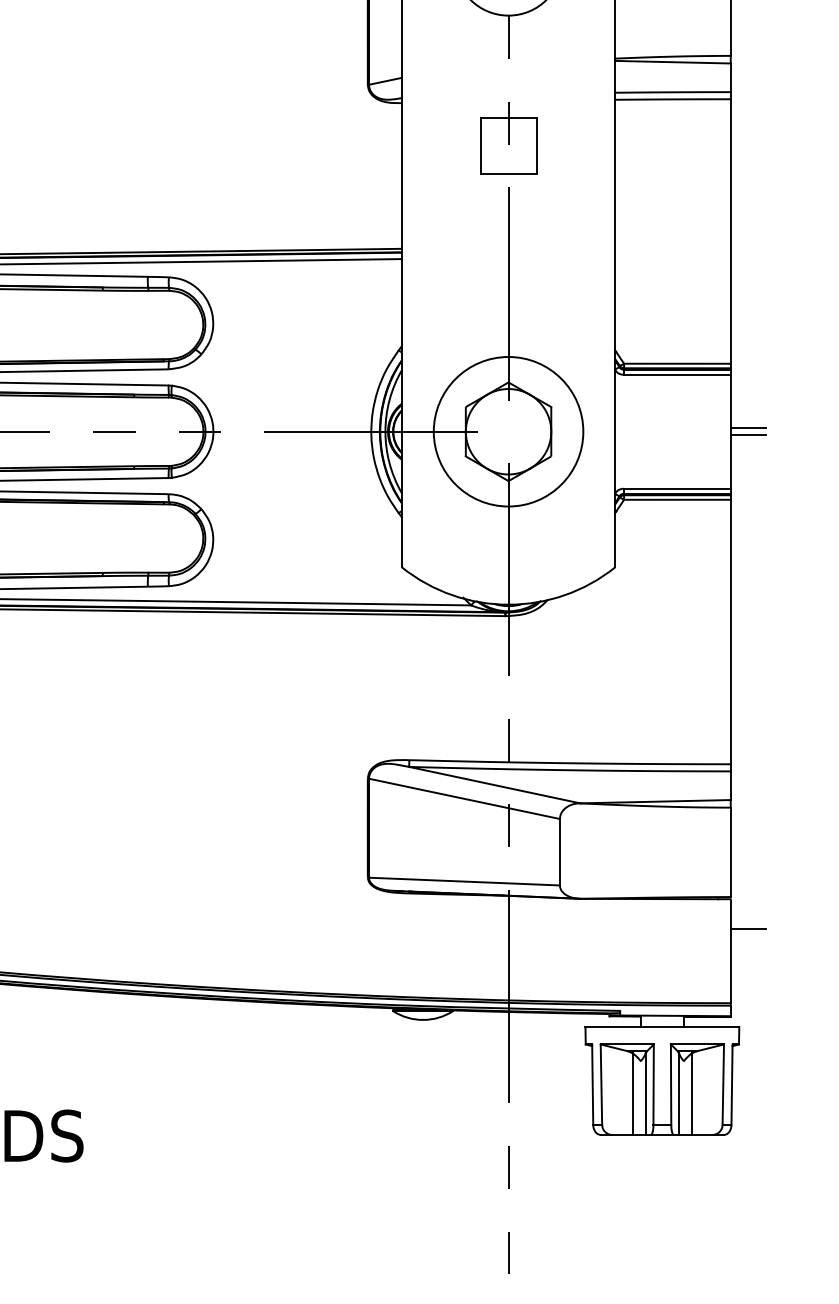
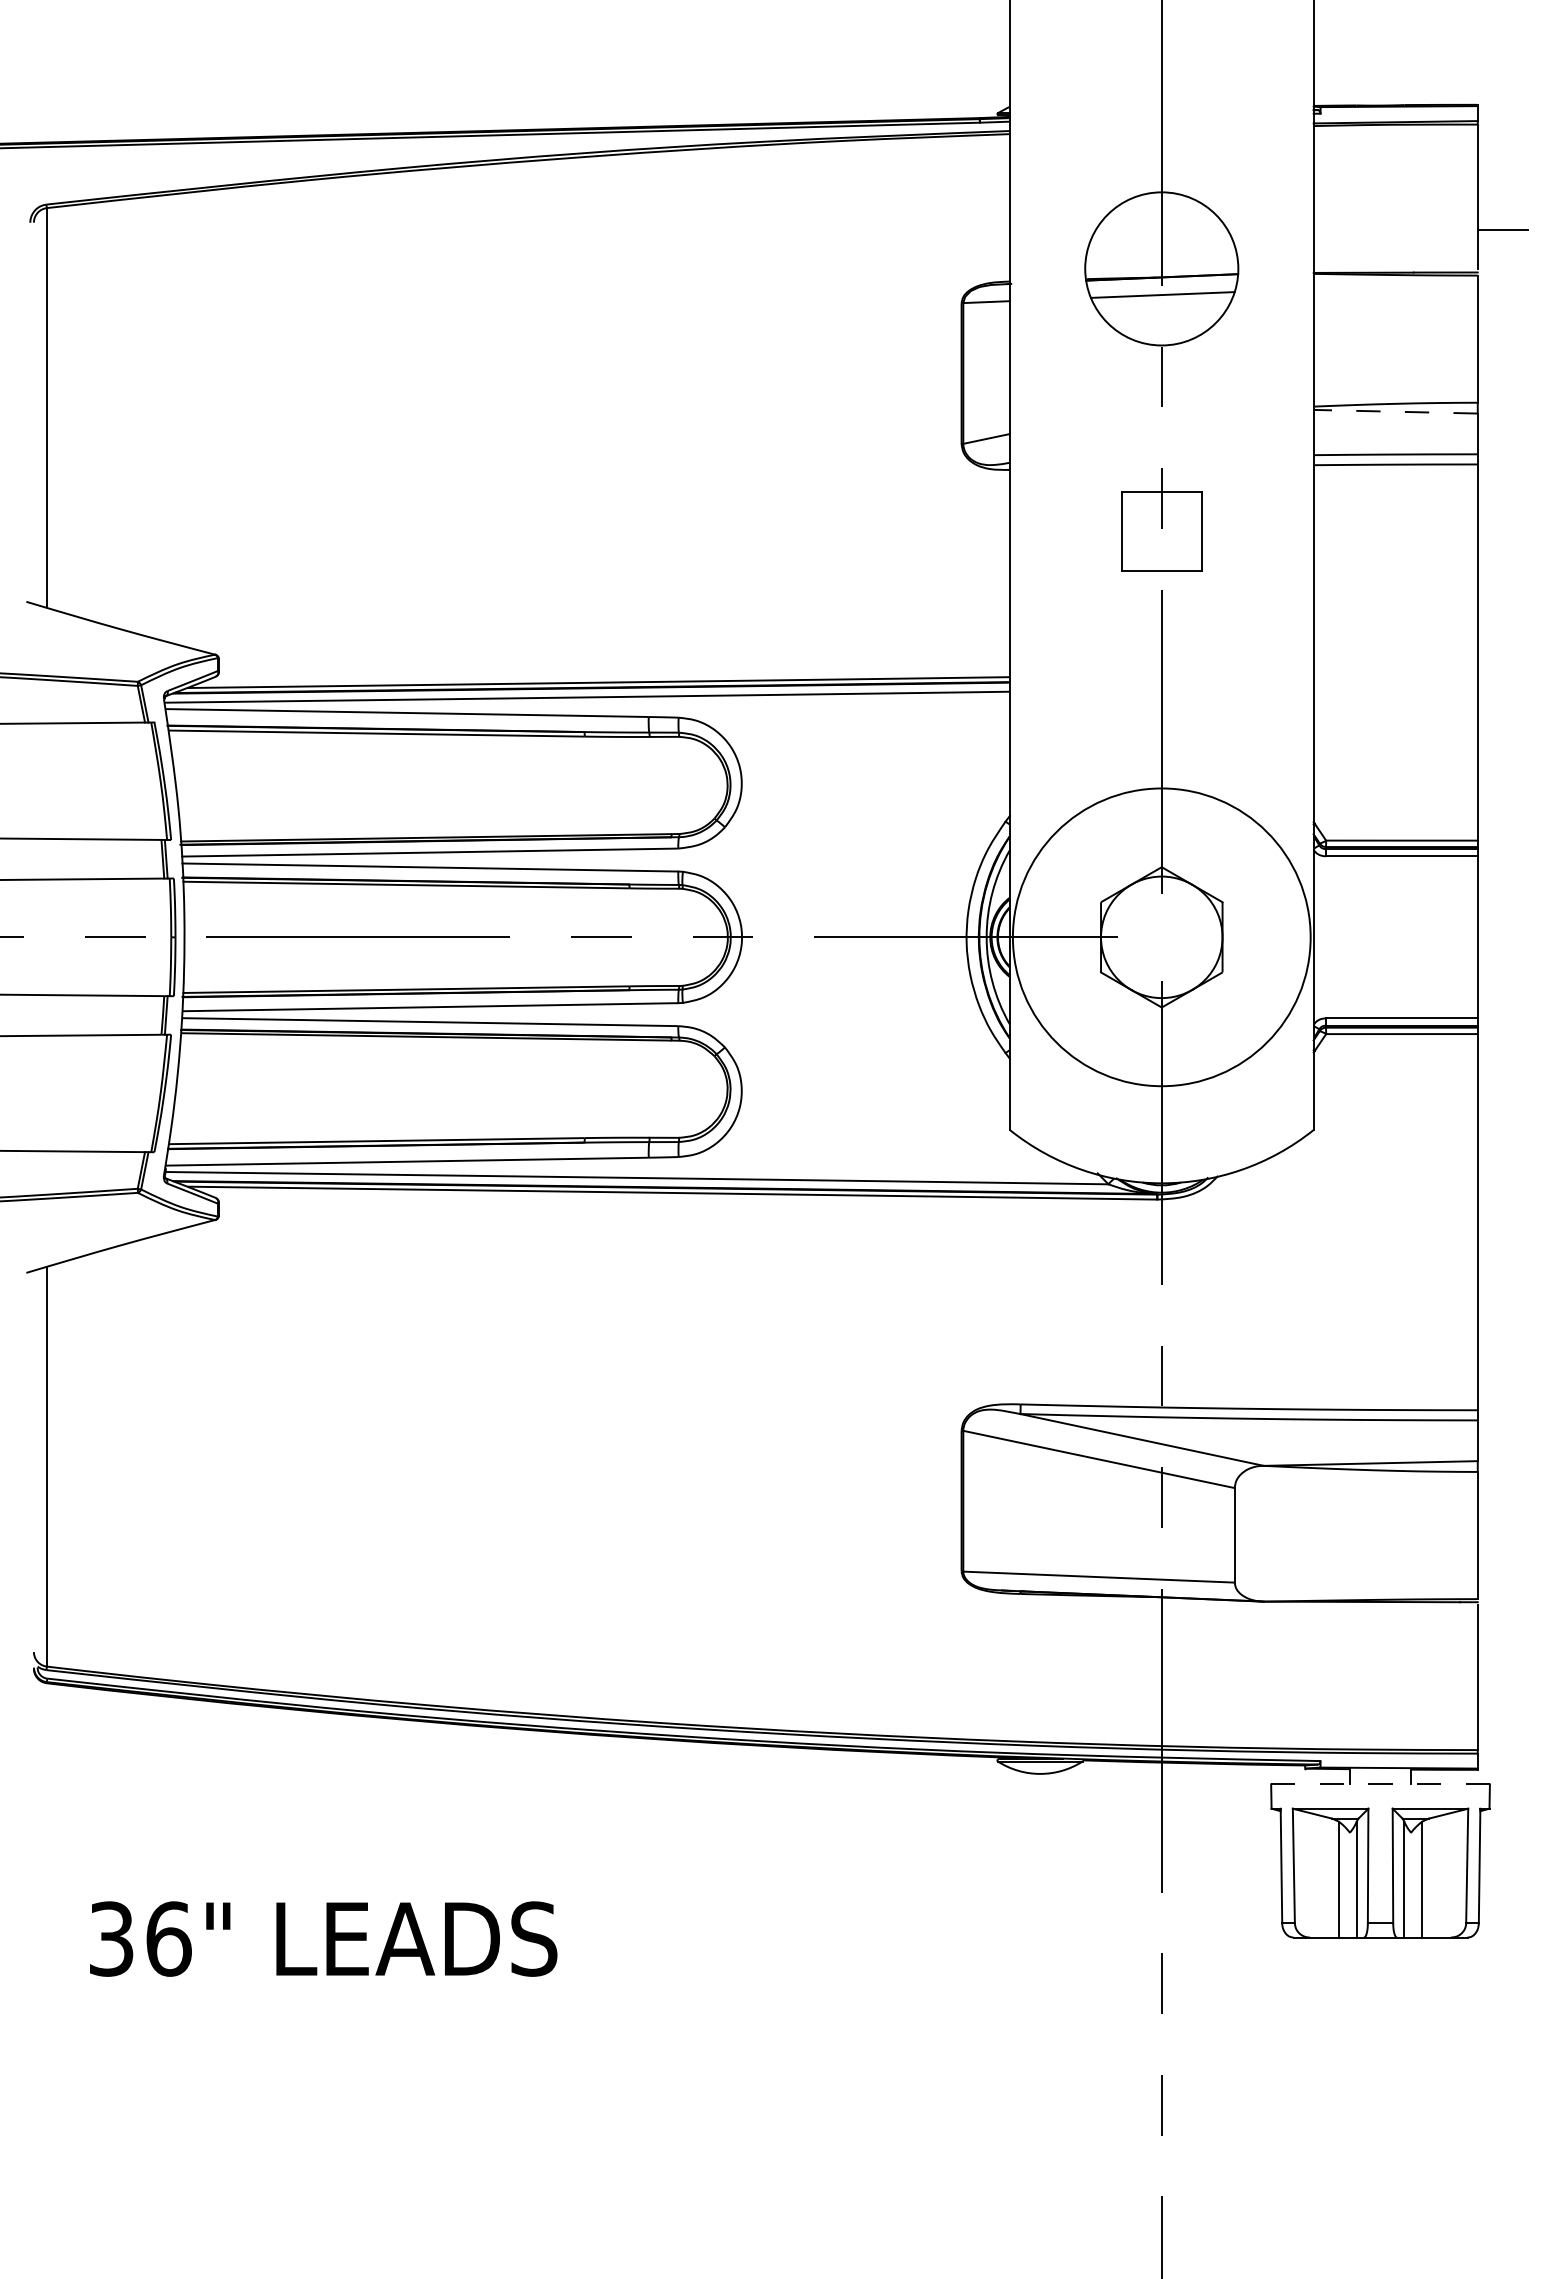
line: (672, 62) -> (1395, 411), solid -> dashed
line: (748, 428) -> (1502, 932), removed
circle: (508, 431) -> (1161, 937), size x1.4
line: (748, 435) -> (1502, 942), removed
line: (748, 928) -> (1502, 1644), removed
line: (662, 1027) -> (1380, 1784), solid -> dashed

